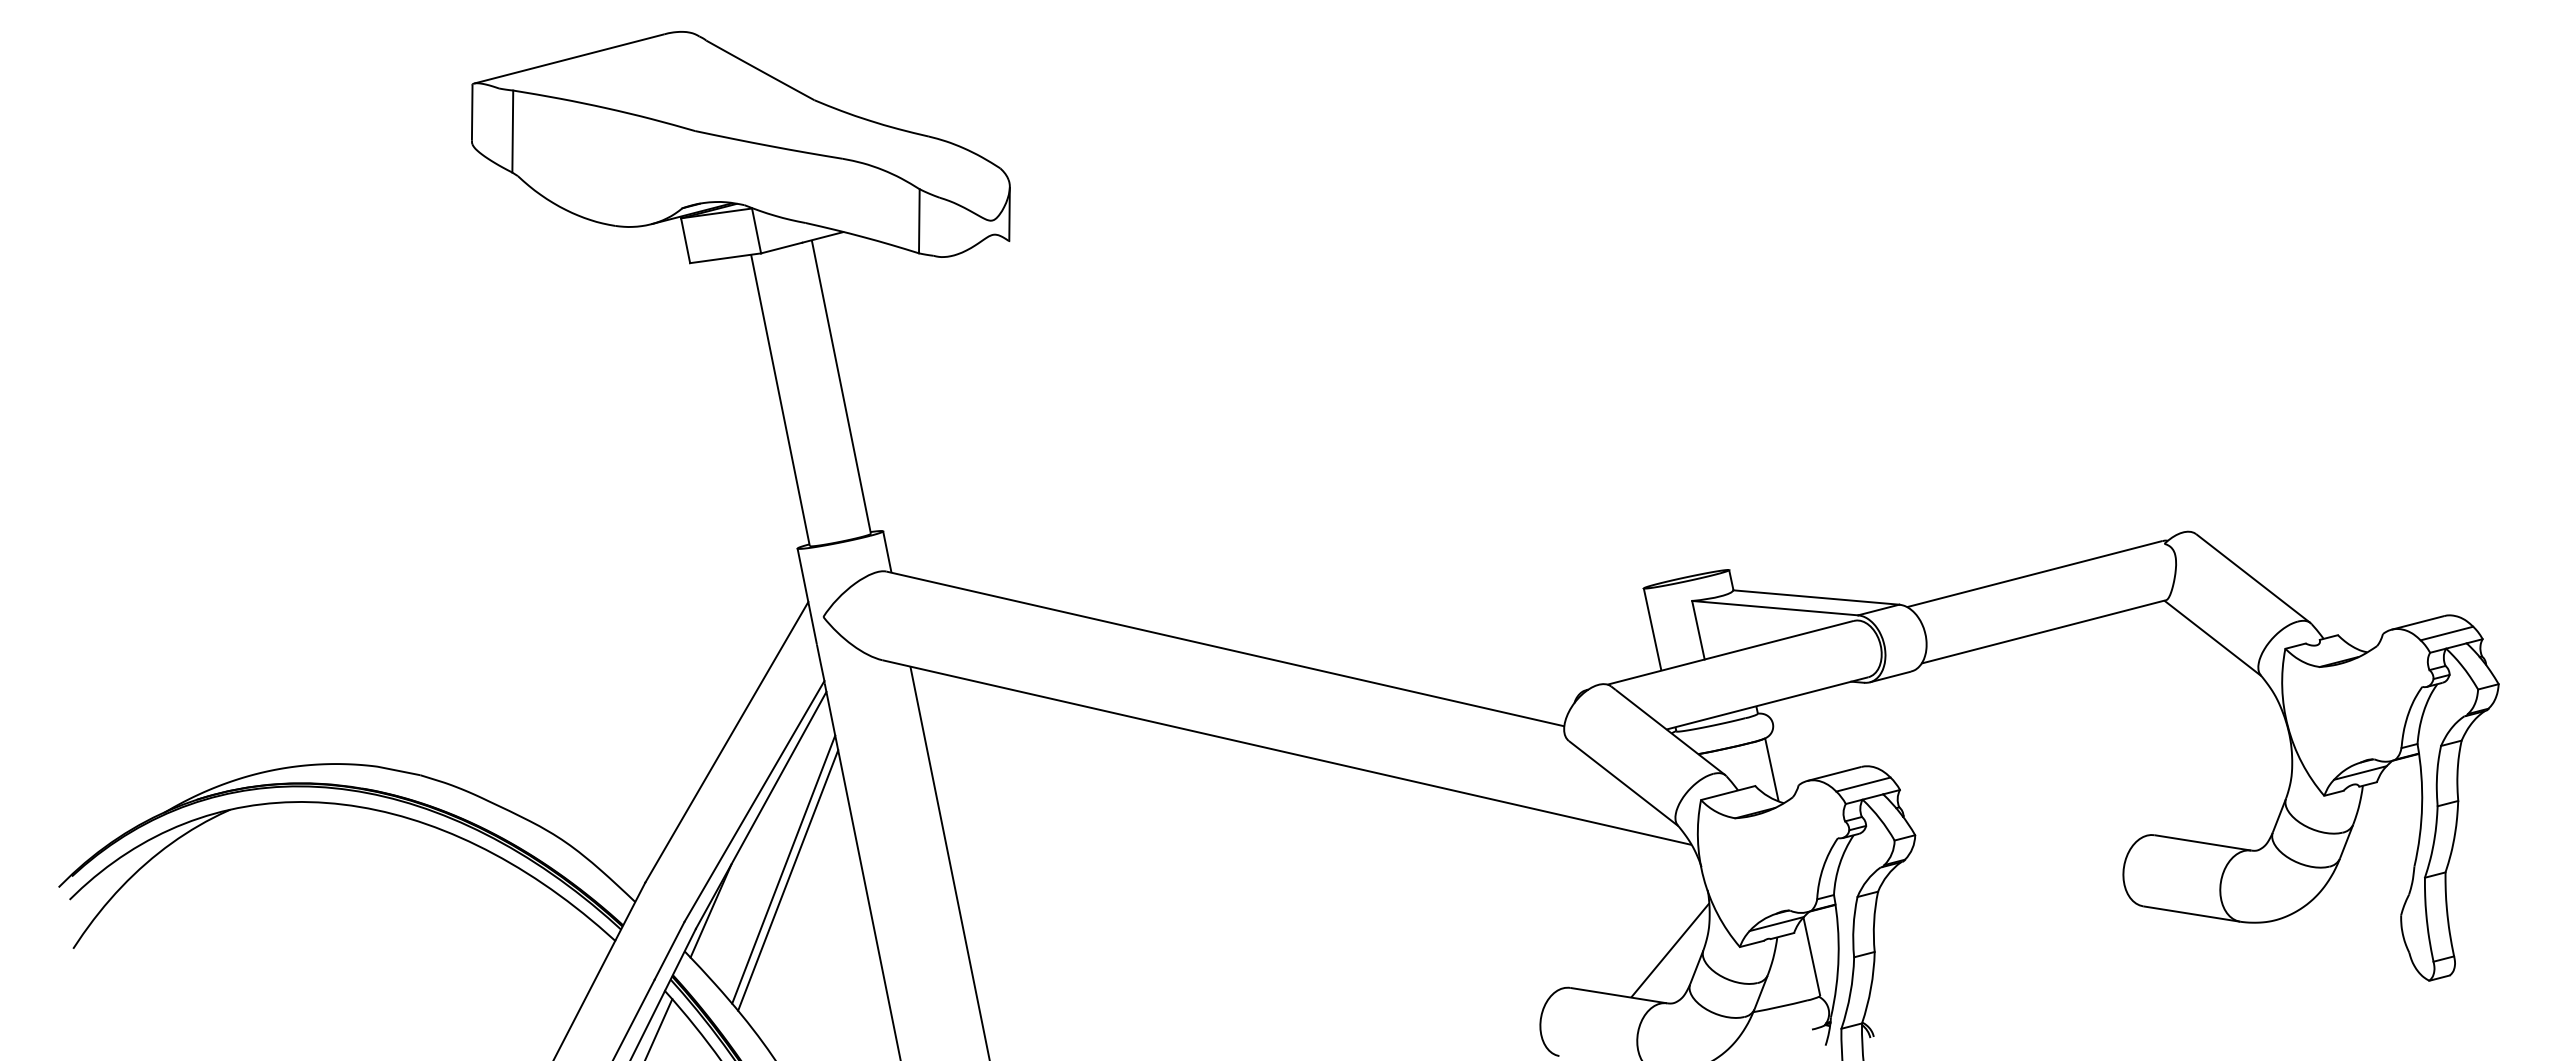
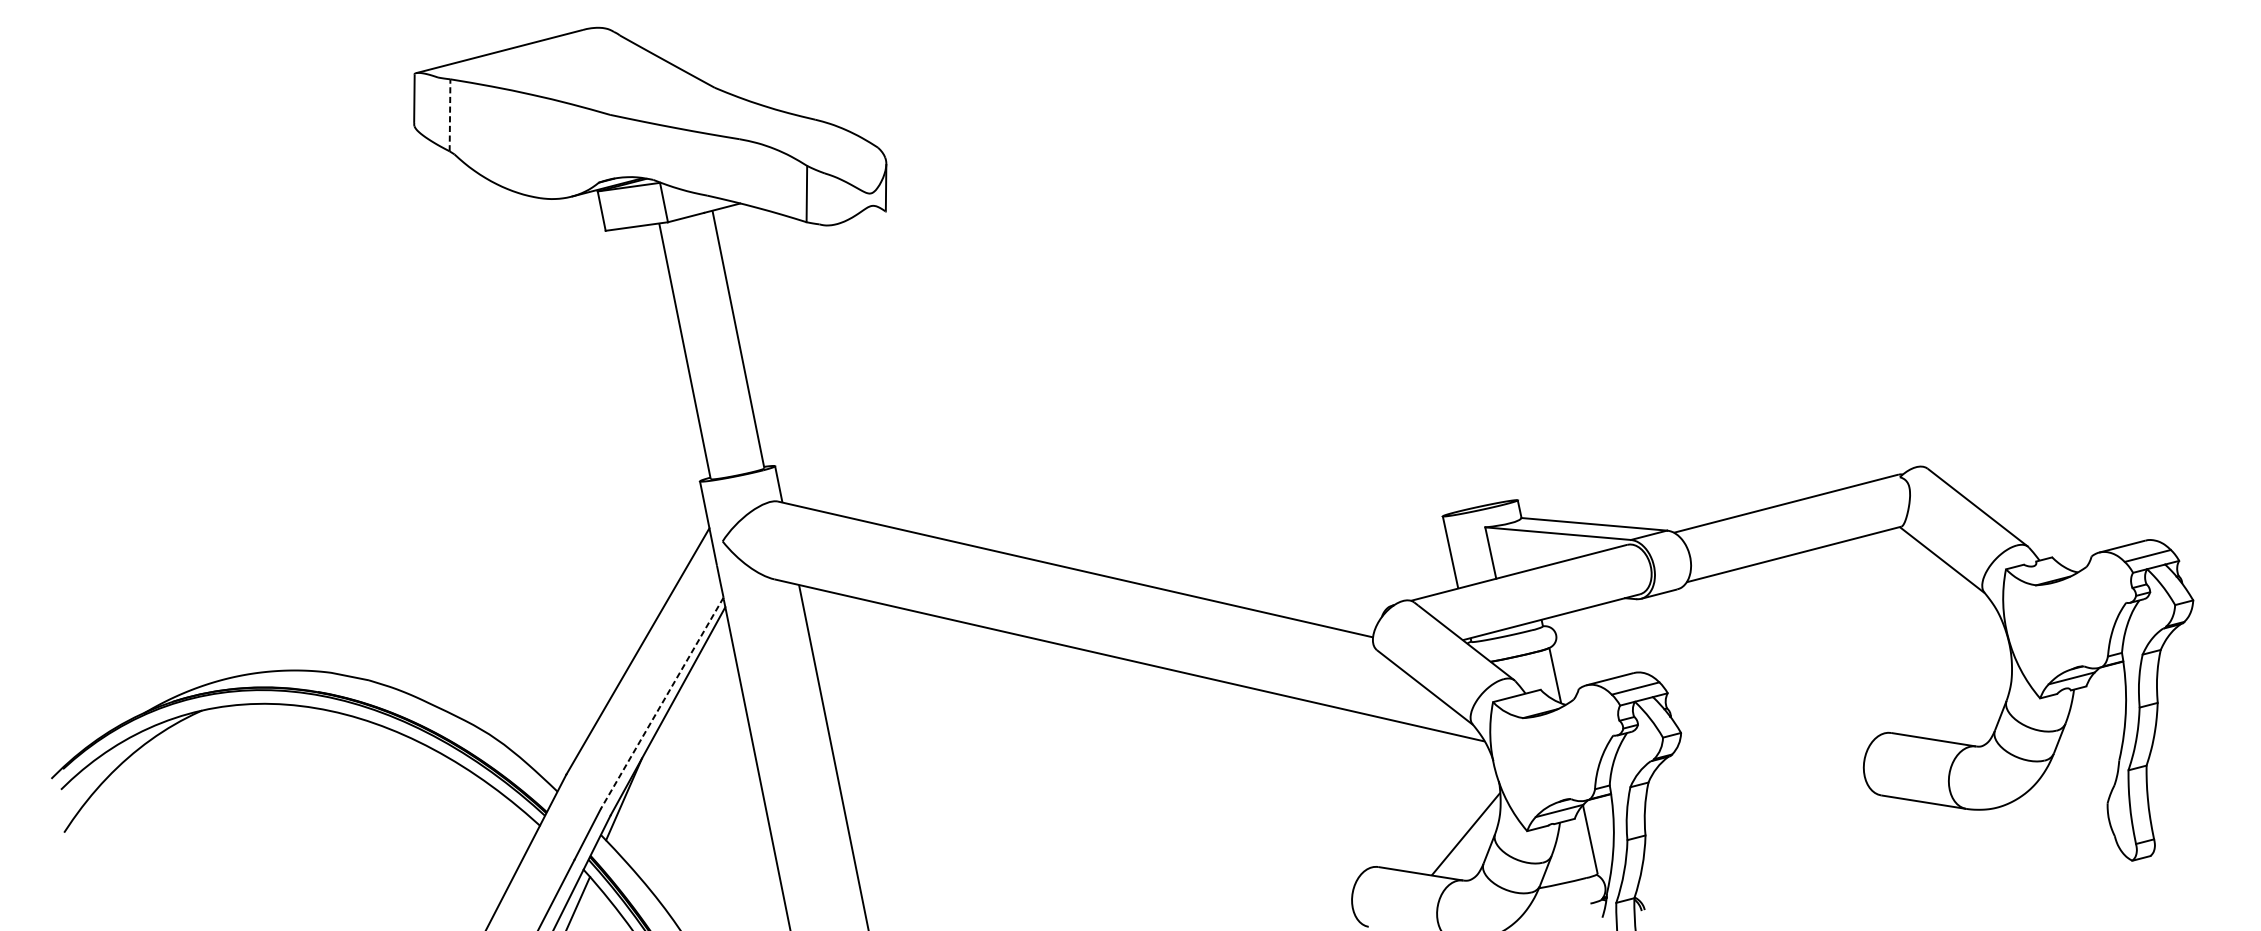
line: (512, 131) -> (449, 115), solid -> dashed
line: (754, 801) -> (662, 703), solid -> dashed
line: (783, 869) -> (687, 763), removed
line: (788, 880) -> (692, 772), removed

